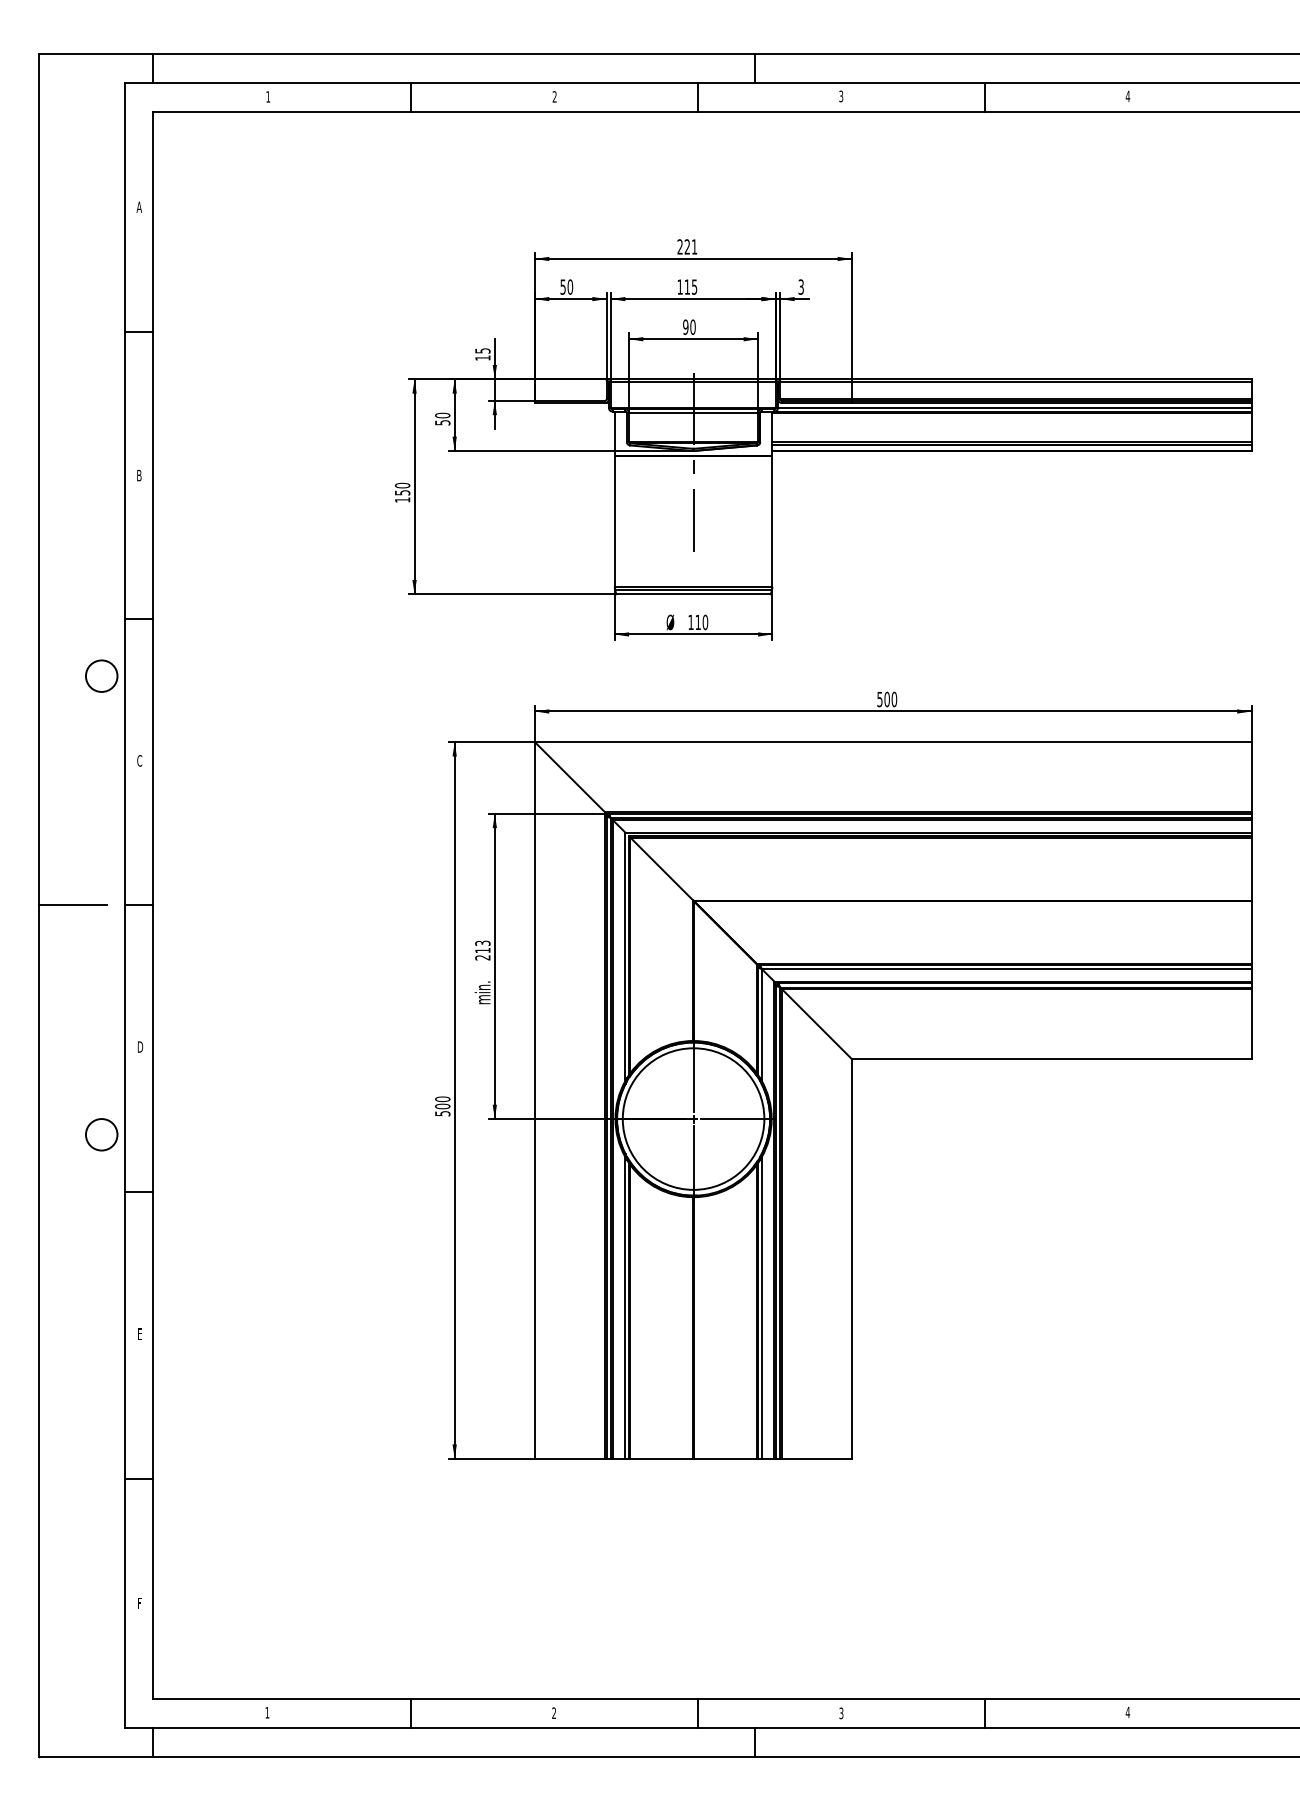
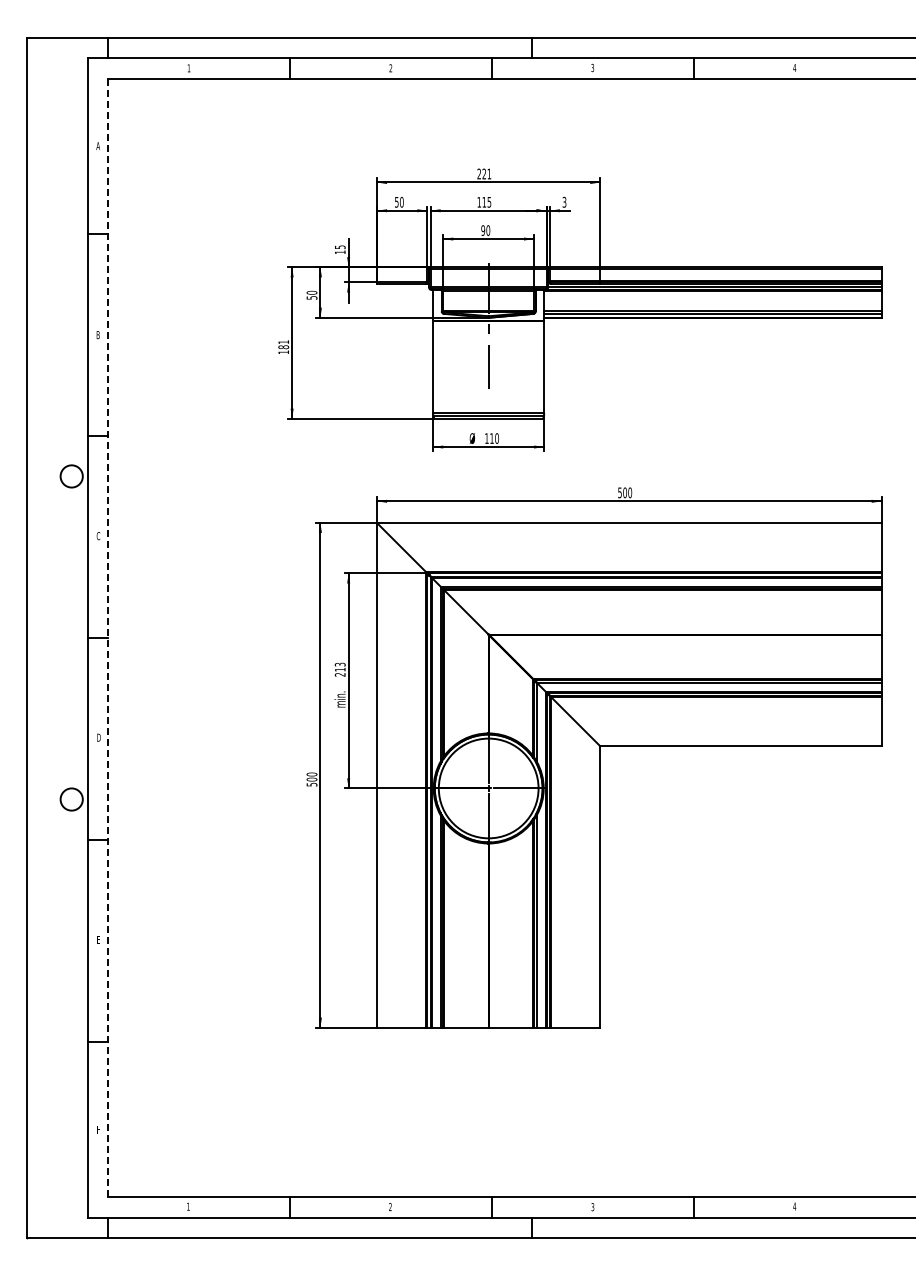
text: (402, 488) -> (283, 344), 150 -> 181
line: (73, 906) -> (51, 638), removed
line: (153, 906) -> (108, 638), solid -> dashed

